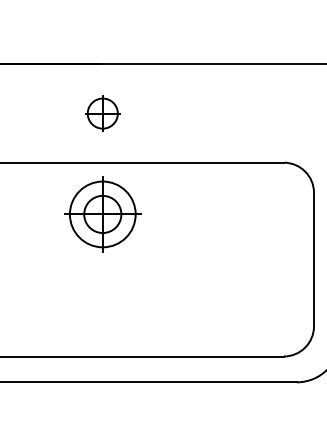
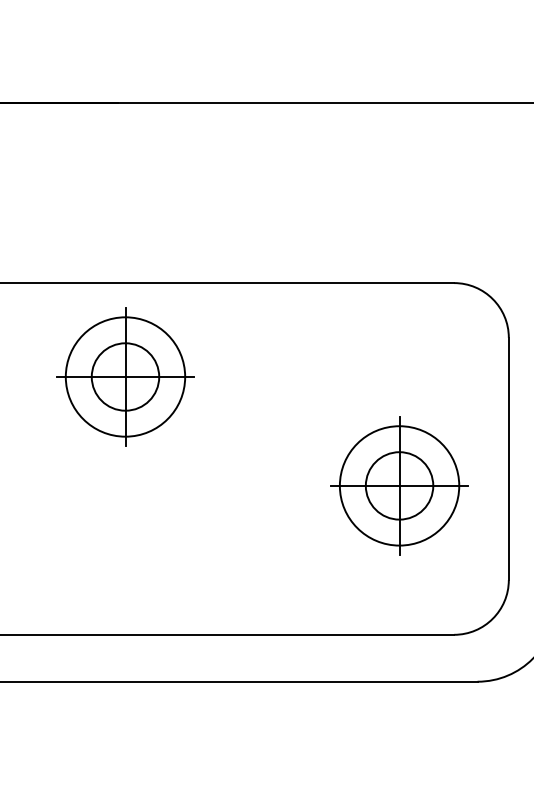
part: (102, 113) -> (124, 193), removed
part: (253, 274) -> (399, 485), added

